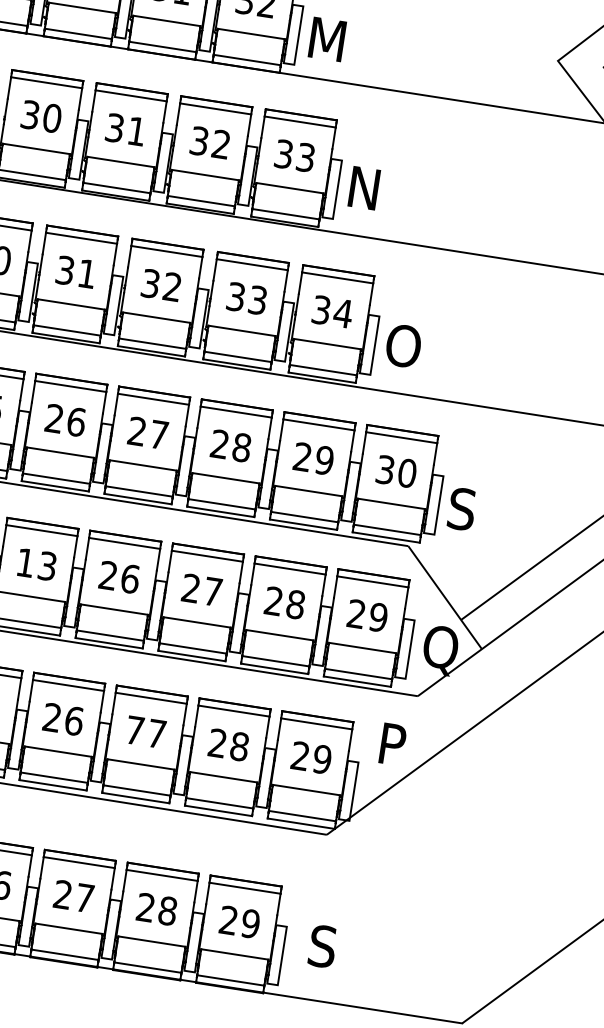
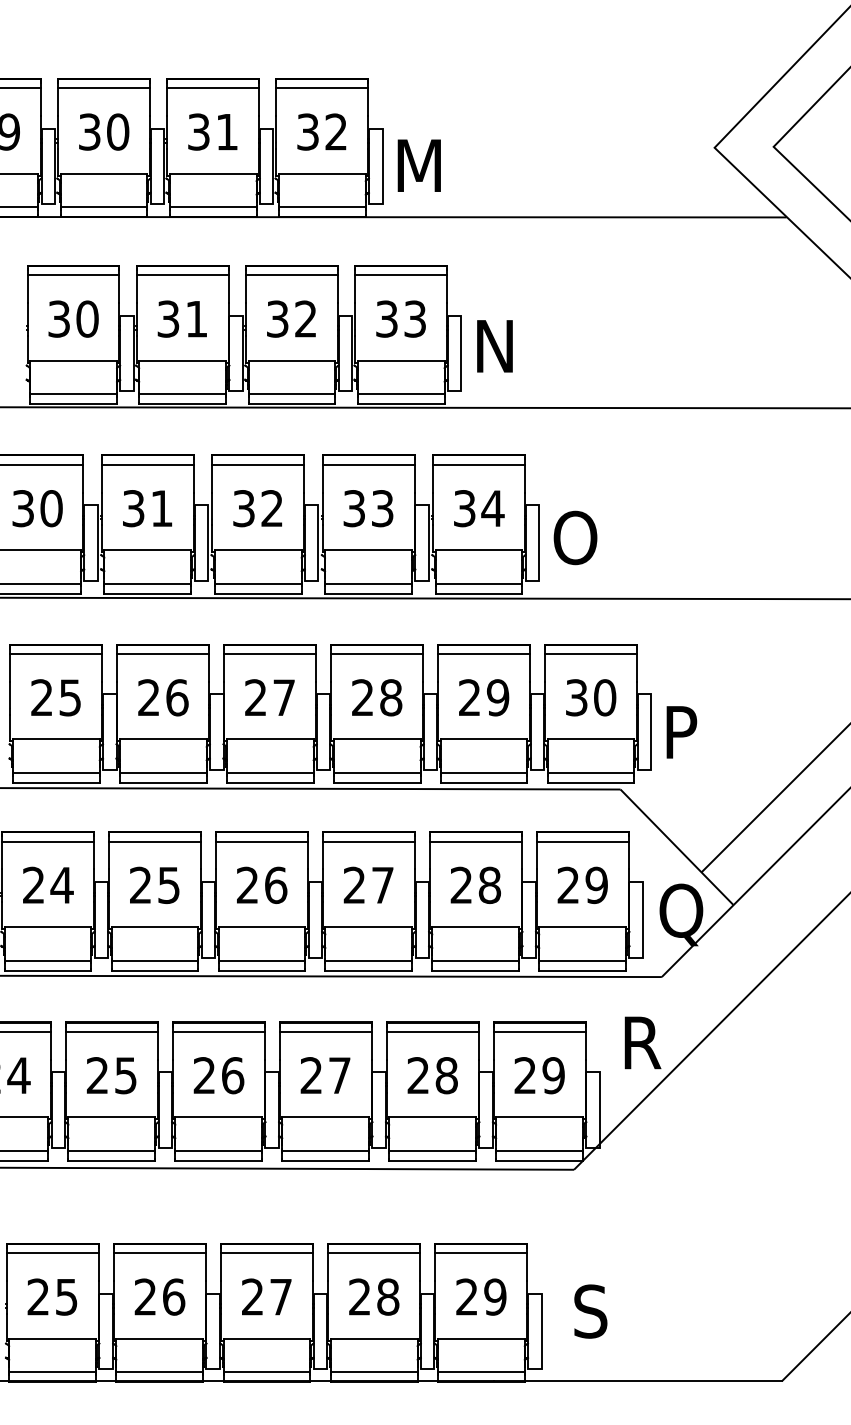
text: (461, 509) -> (680, 732), S -> P
text: (36, 563) -> (154, 884), 13 -> 25
text: (134, 730) -> (310, 1075), 77 -> 27
text: (398, 745) -> (646, 1043), P -> R

